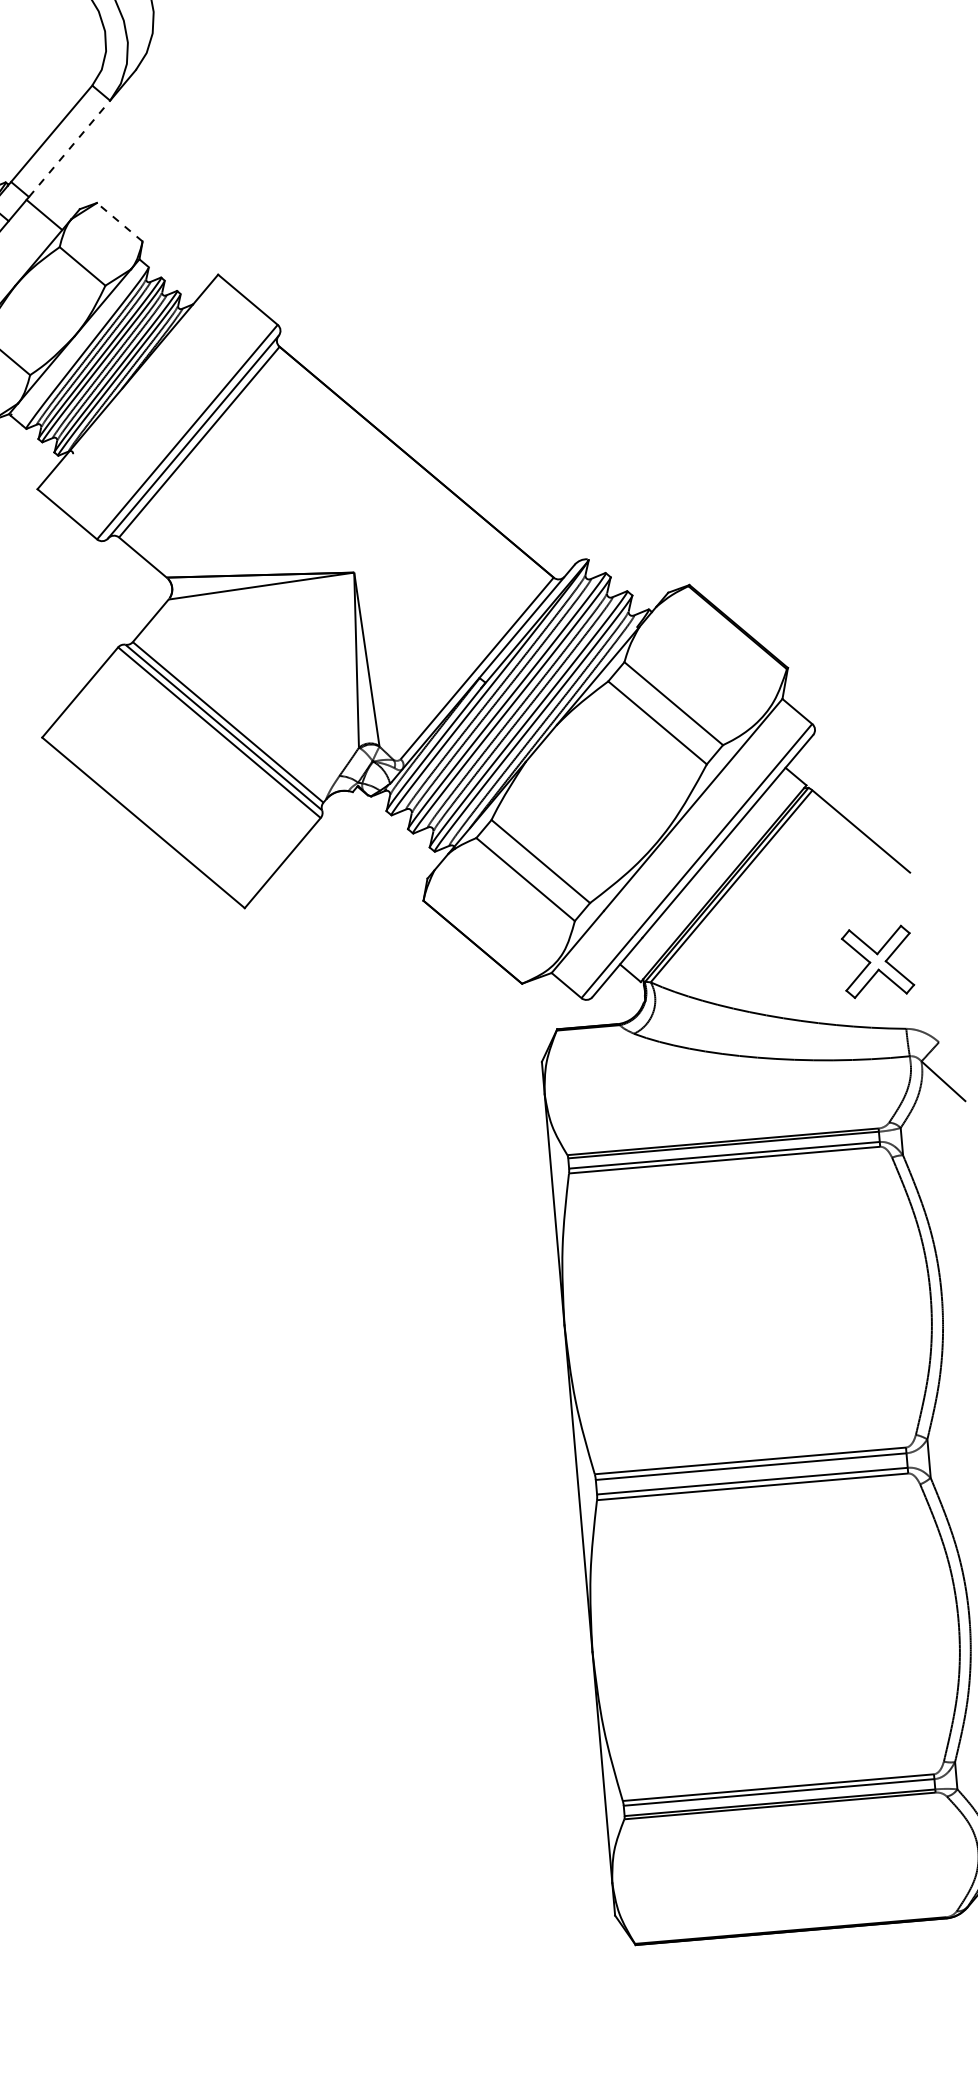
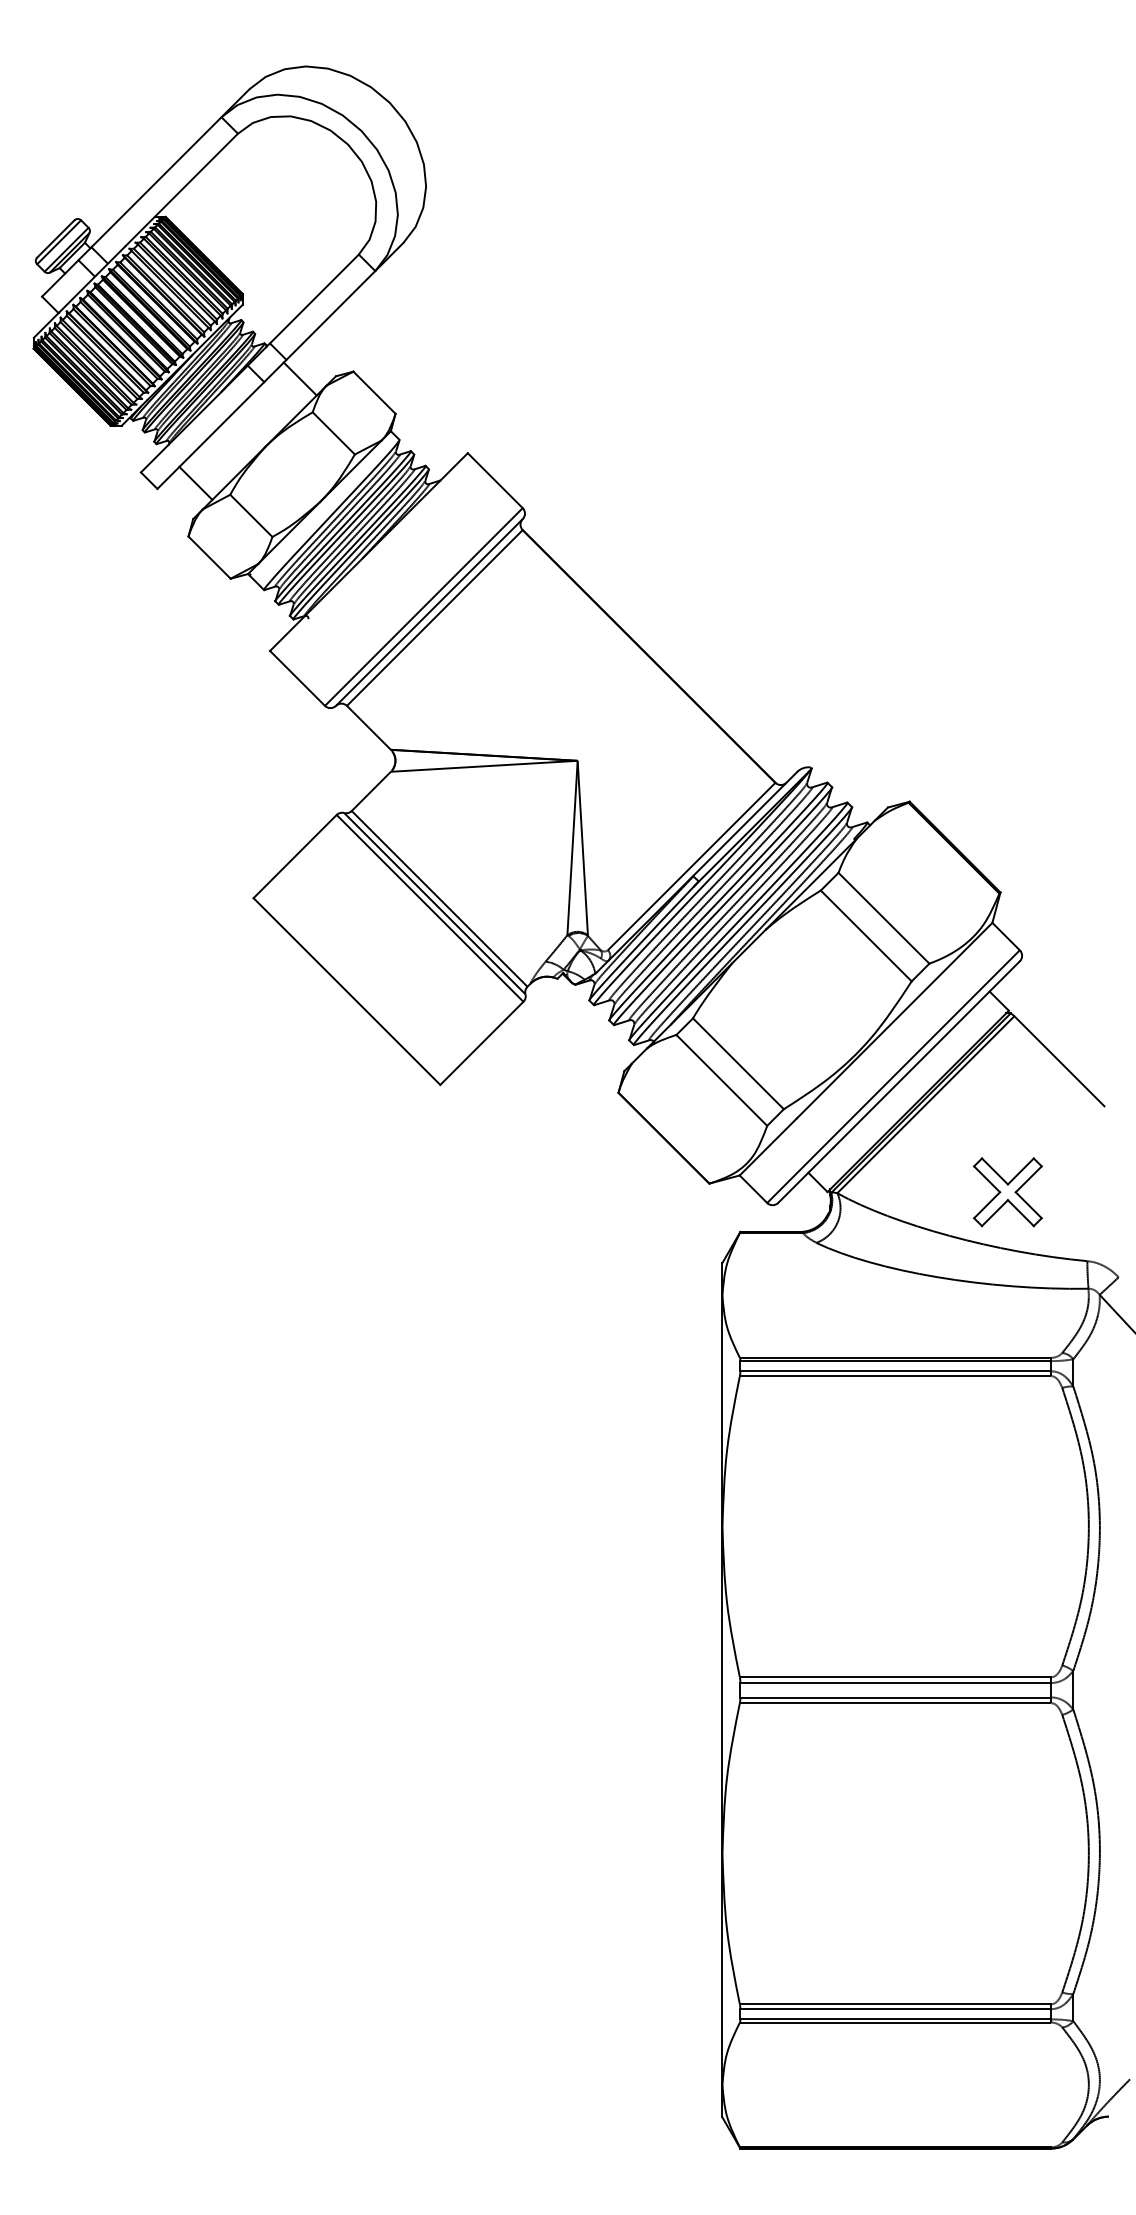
line: (69, 148) -> (330, 315), dashed -> solid
line: (119, 222) -> (374, 392), dashed -> solid
part: (877, 962) -> (1007, 1192), moved

